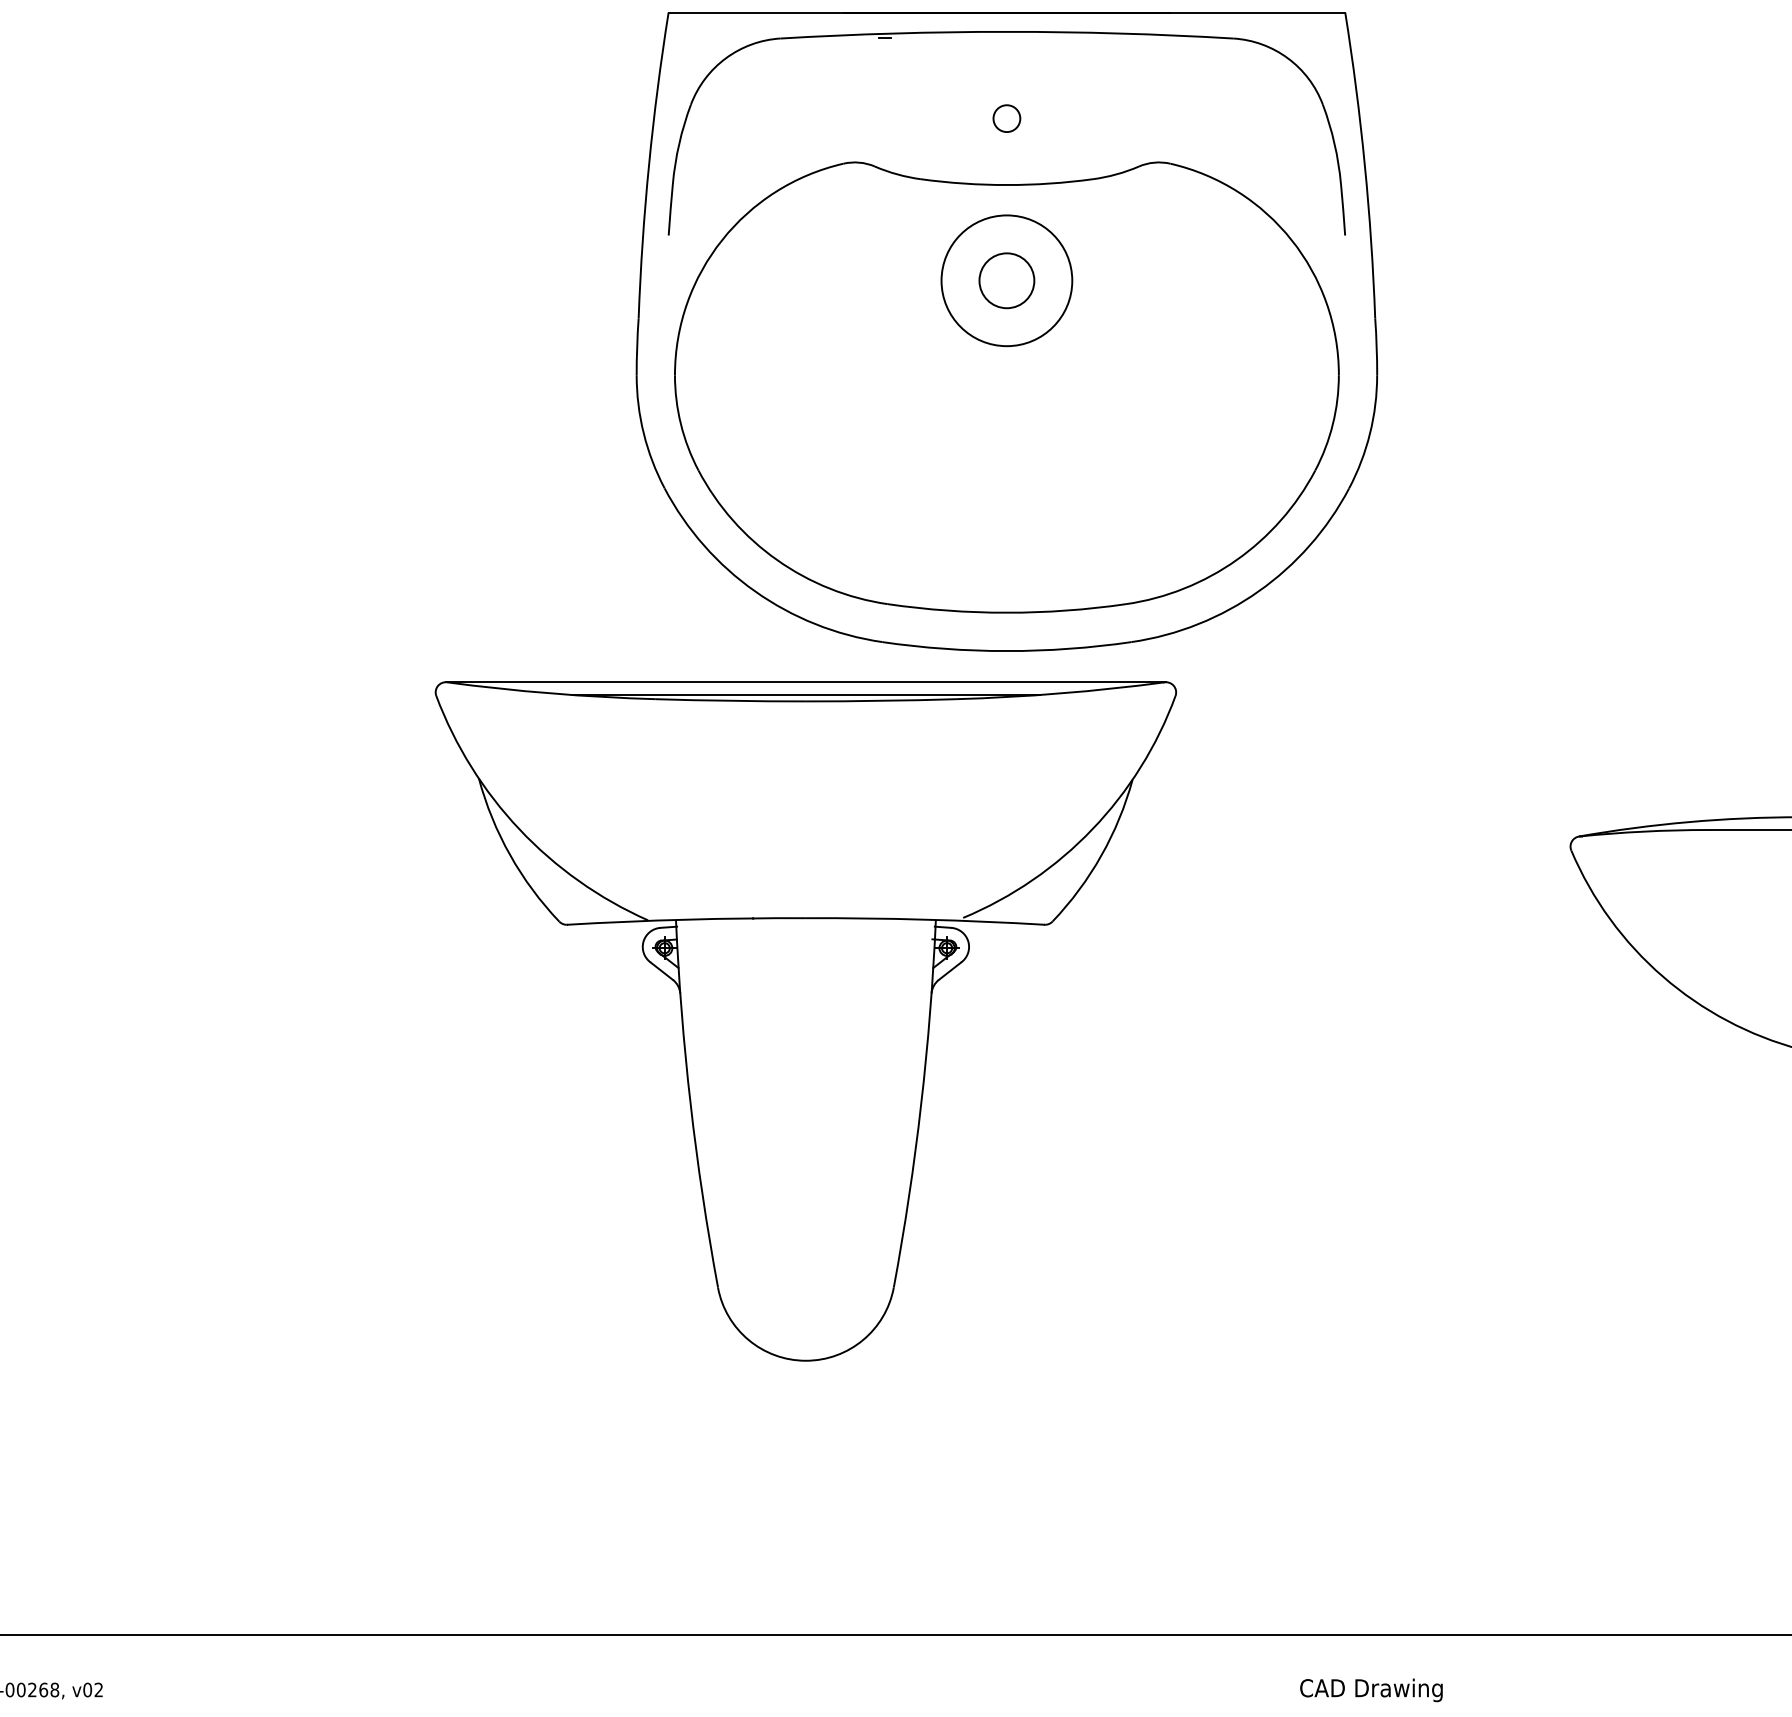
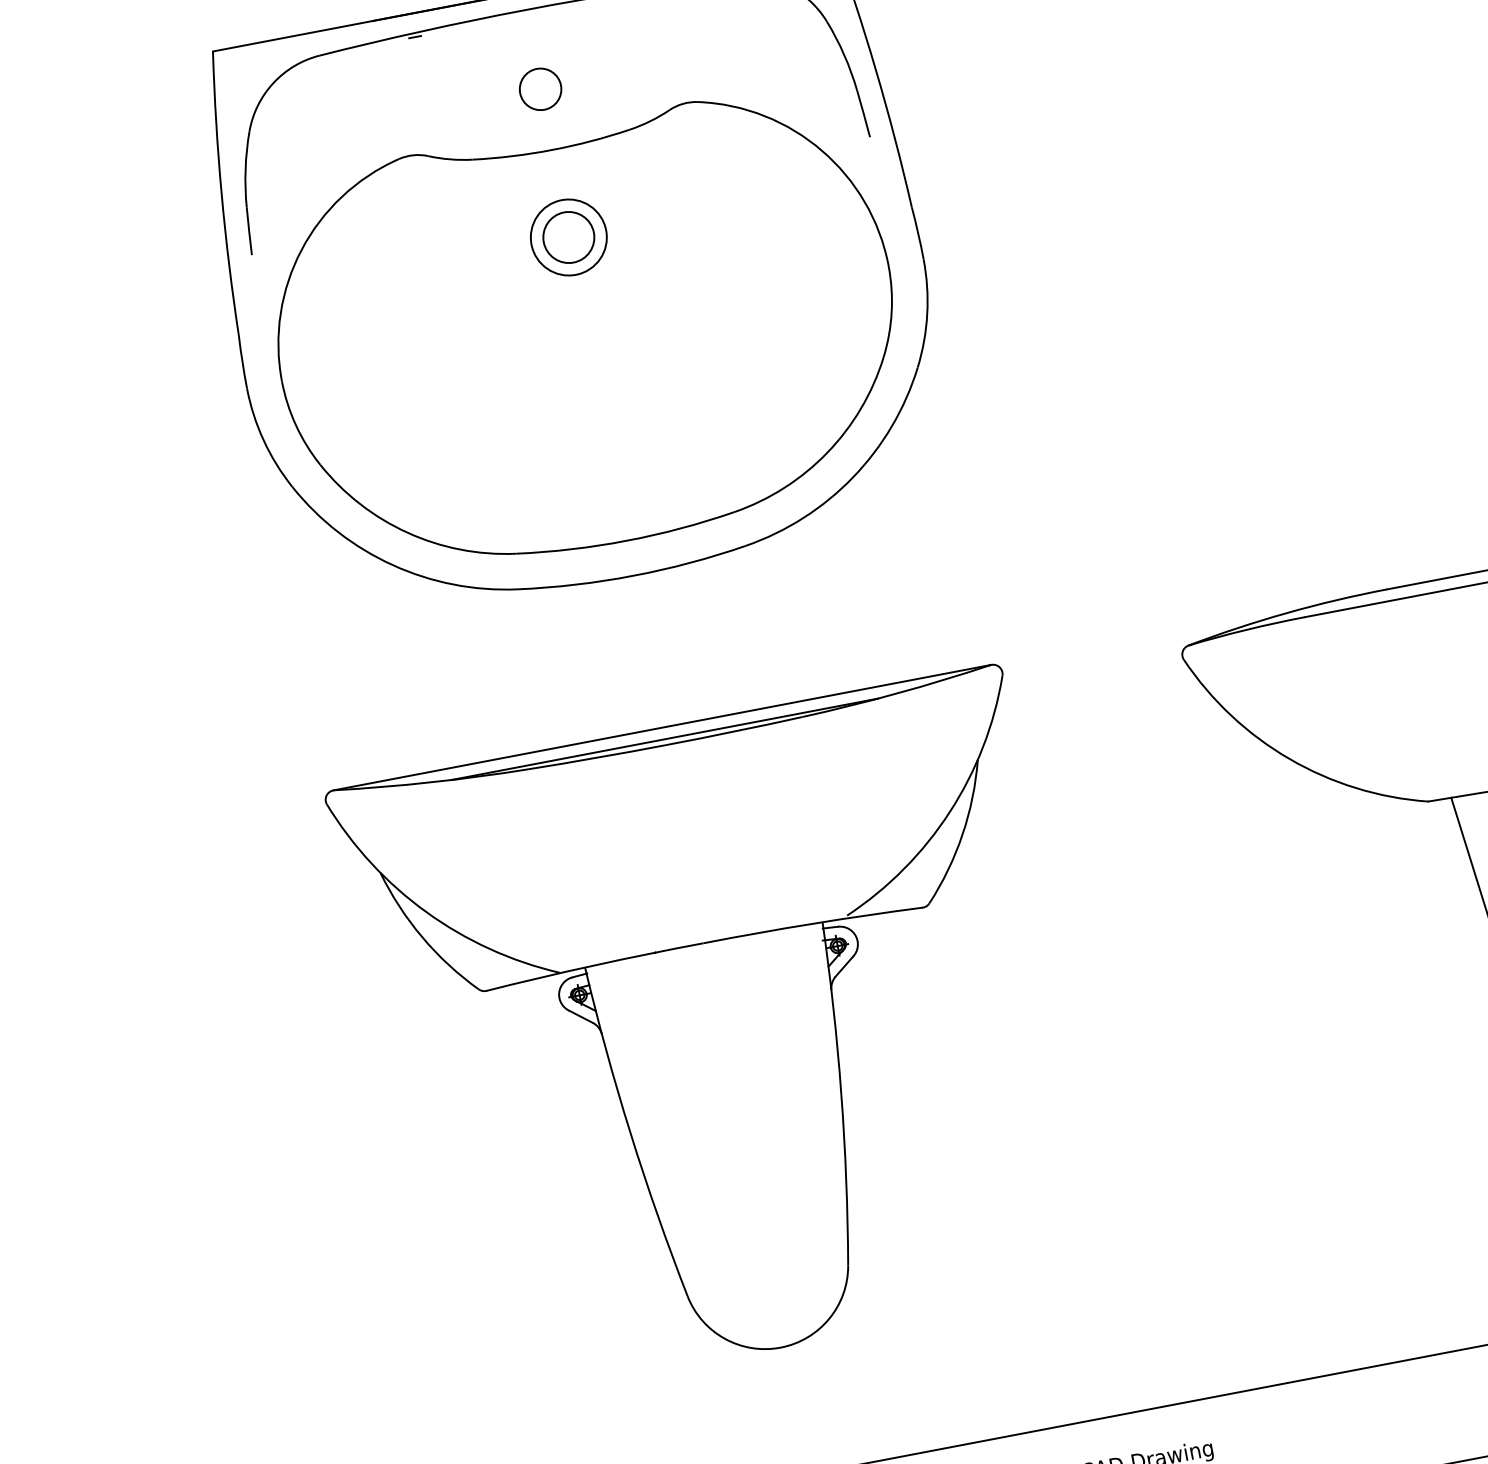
circle: (1006, 118) -> (540, 89), size x1.67
circle: (1006, 280) -> (568, 237), size x0.62
part: (805, 1021) -> (721, 1037), moved

